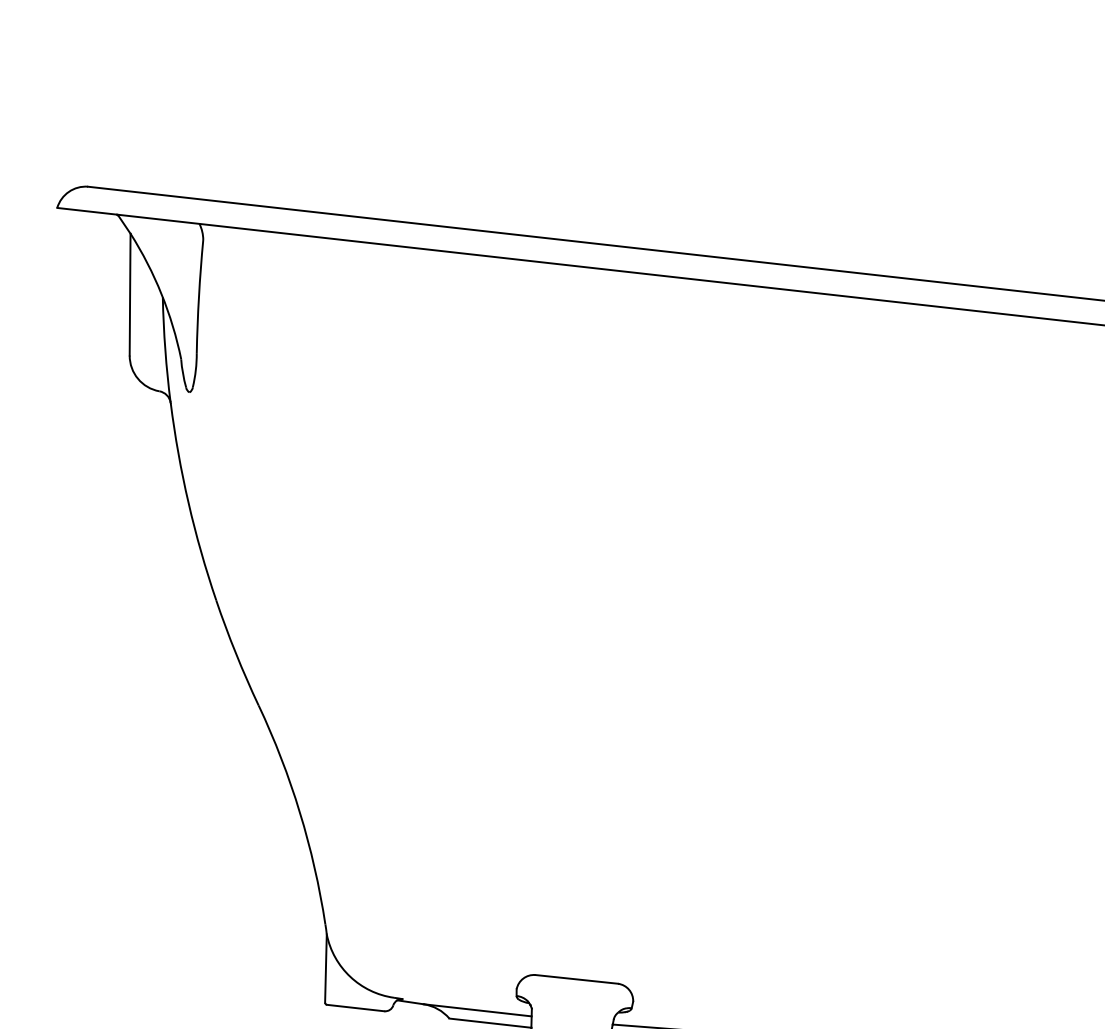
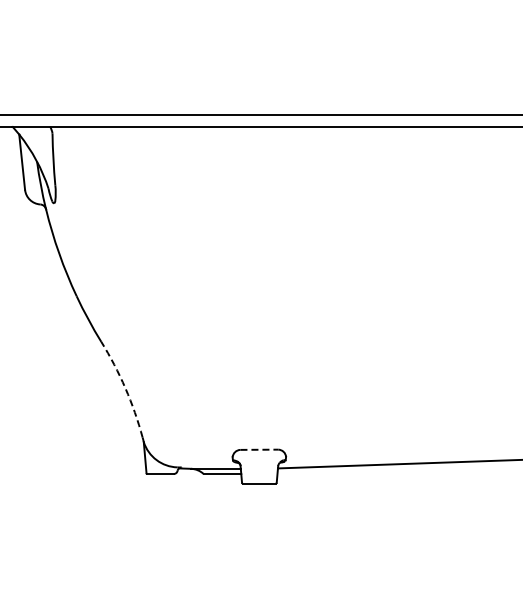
arc: (300, 813) -> (125, 388), solid -> dashed
line: (577, 978) -> (259, 449), solid -> dashed

